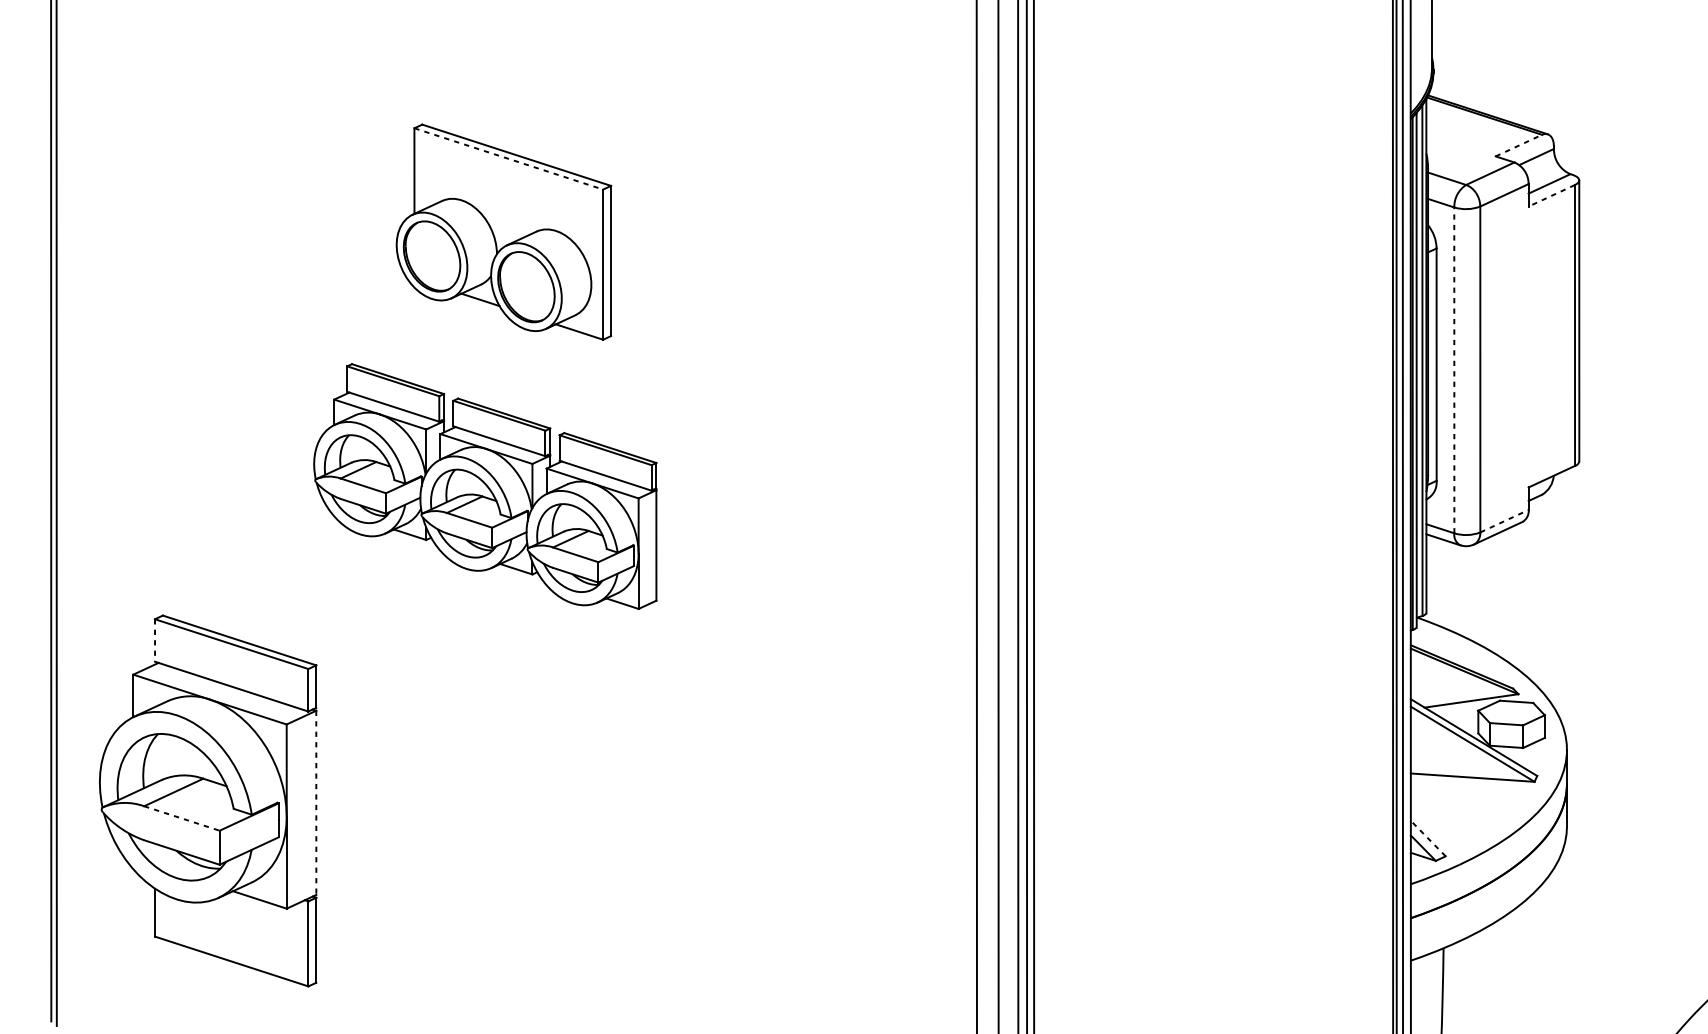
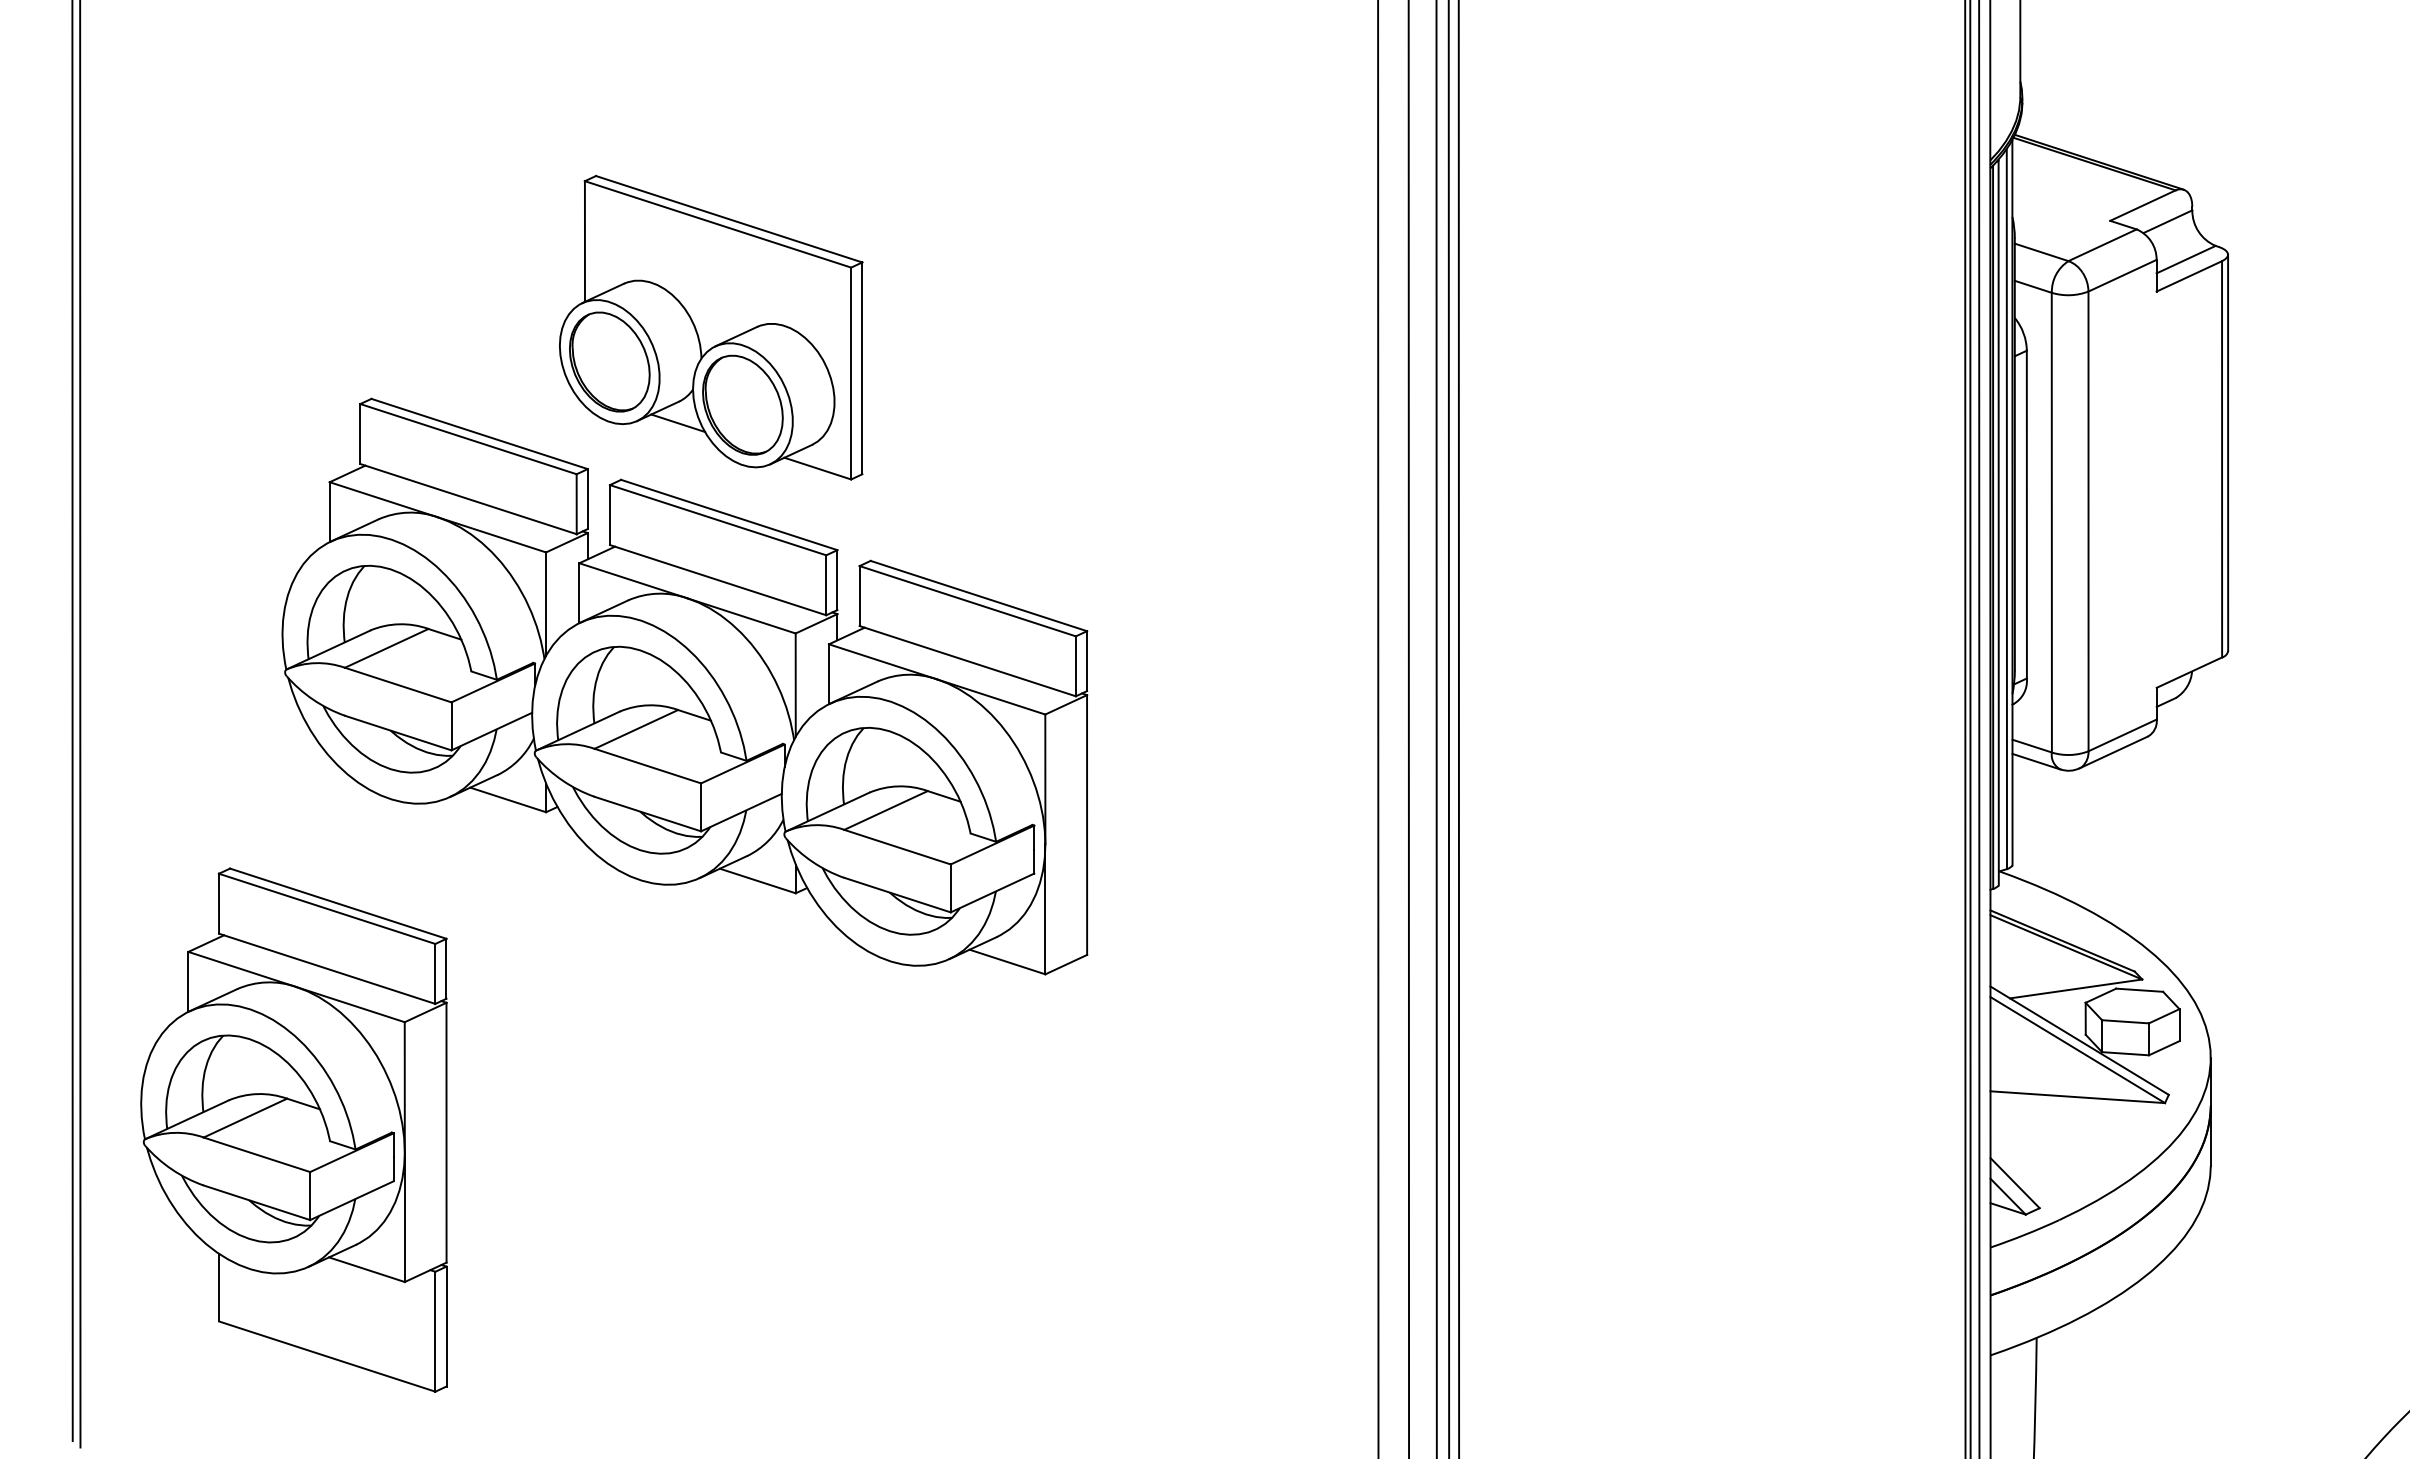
line: (1519, 145) -> (2143, 205), dashed -> solid
line: (509, 159) -> (718, 224), dashed -> solid
line: (1551, 195) -> (2188, 276), dashed -> solid
line: (1454, 370) -> (2051, 522), dashed -> solid
part: (485, 486) -> (684, 686), size x1.67
line: (1504, 521) -> (2122, 735), dashed -> solid
line: (155, 640) -> (219, 903), dashed -> solid
line: (316, 802) -> (446, 1132), dashed -> solid
line: (181, 818) -> (256, 1154), dashed -> solid
line: (1427, 838) -> (2014, 1182), dashed -> solid

